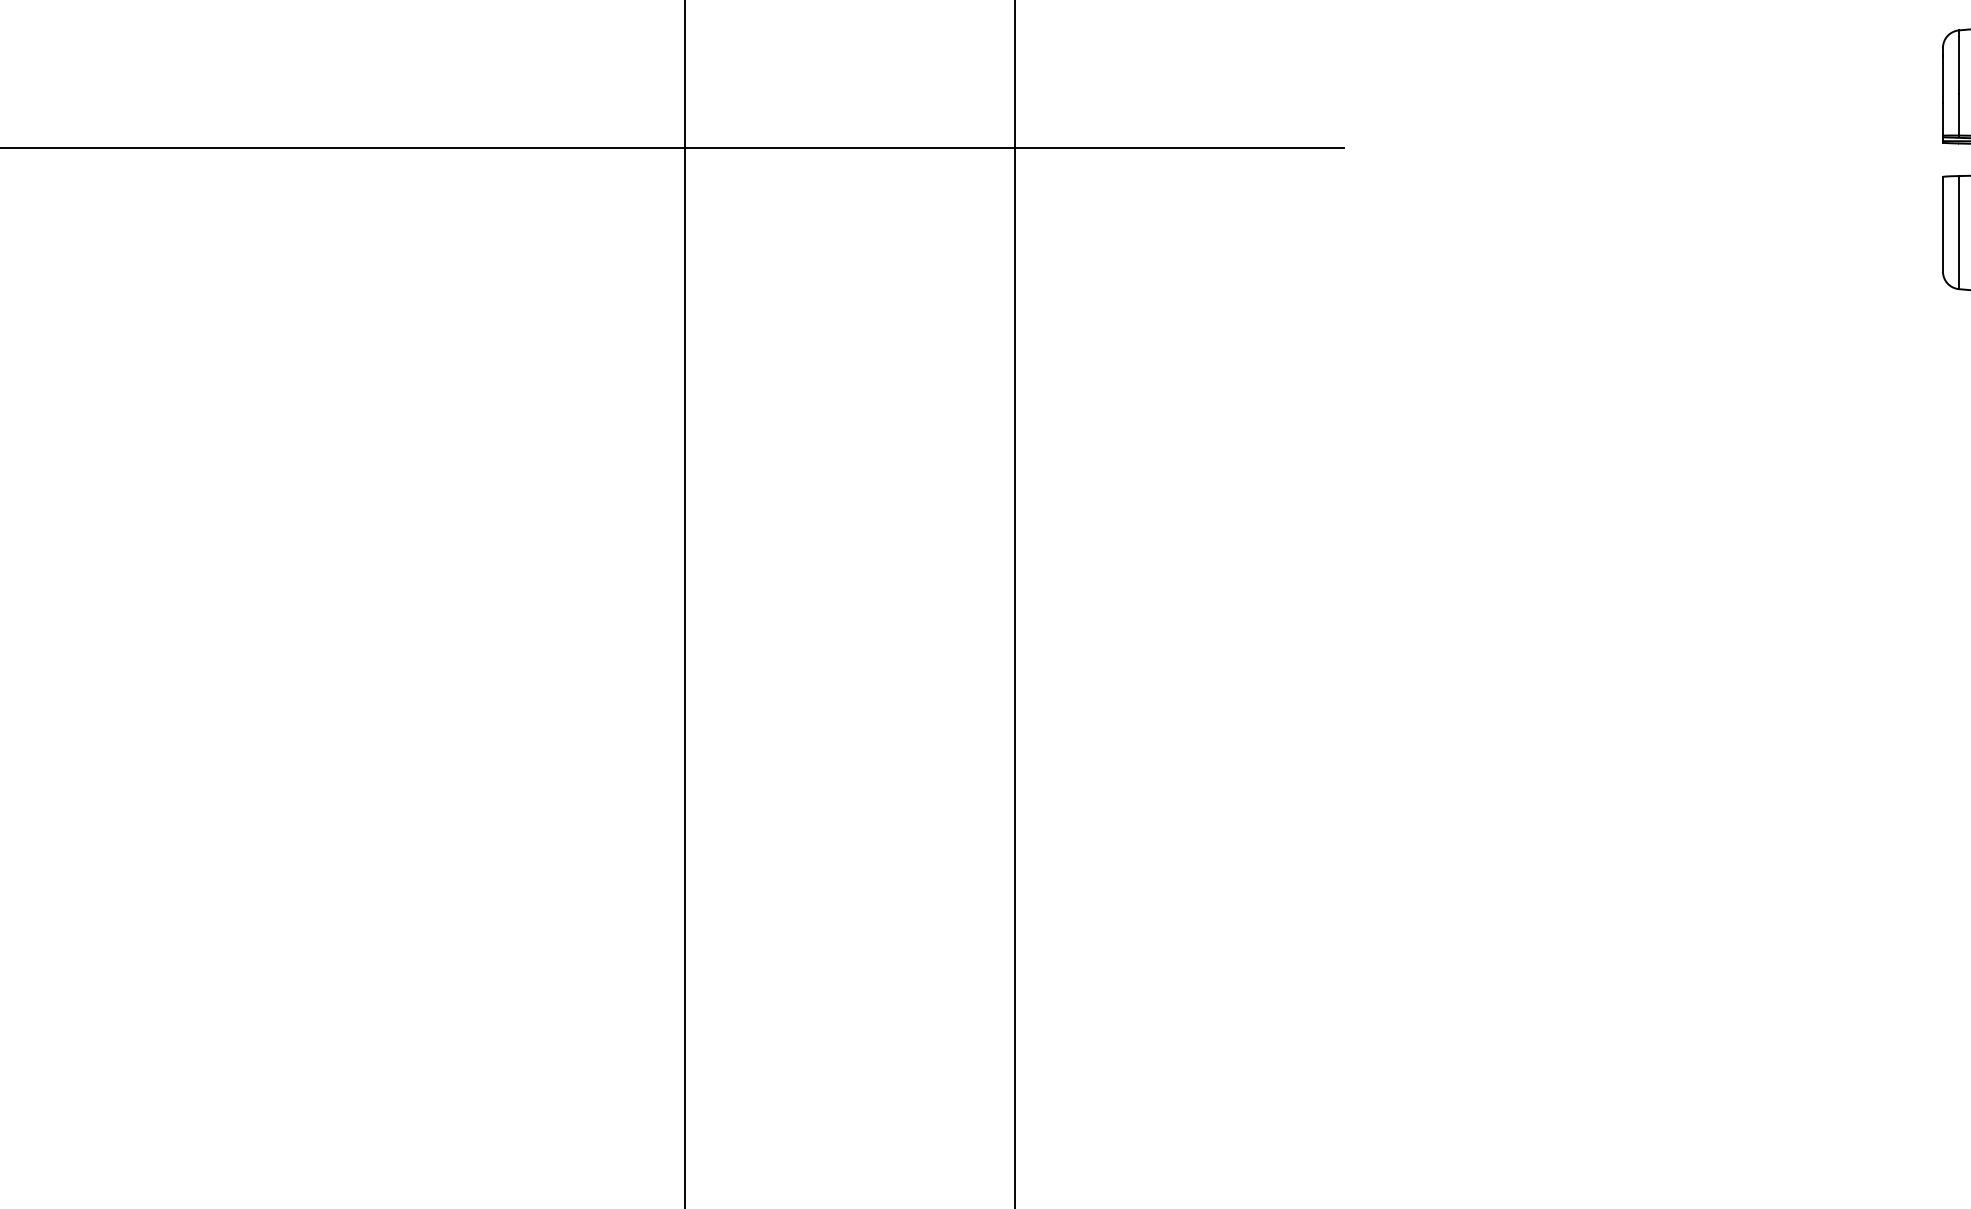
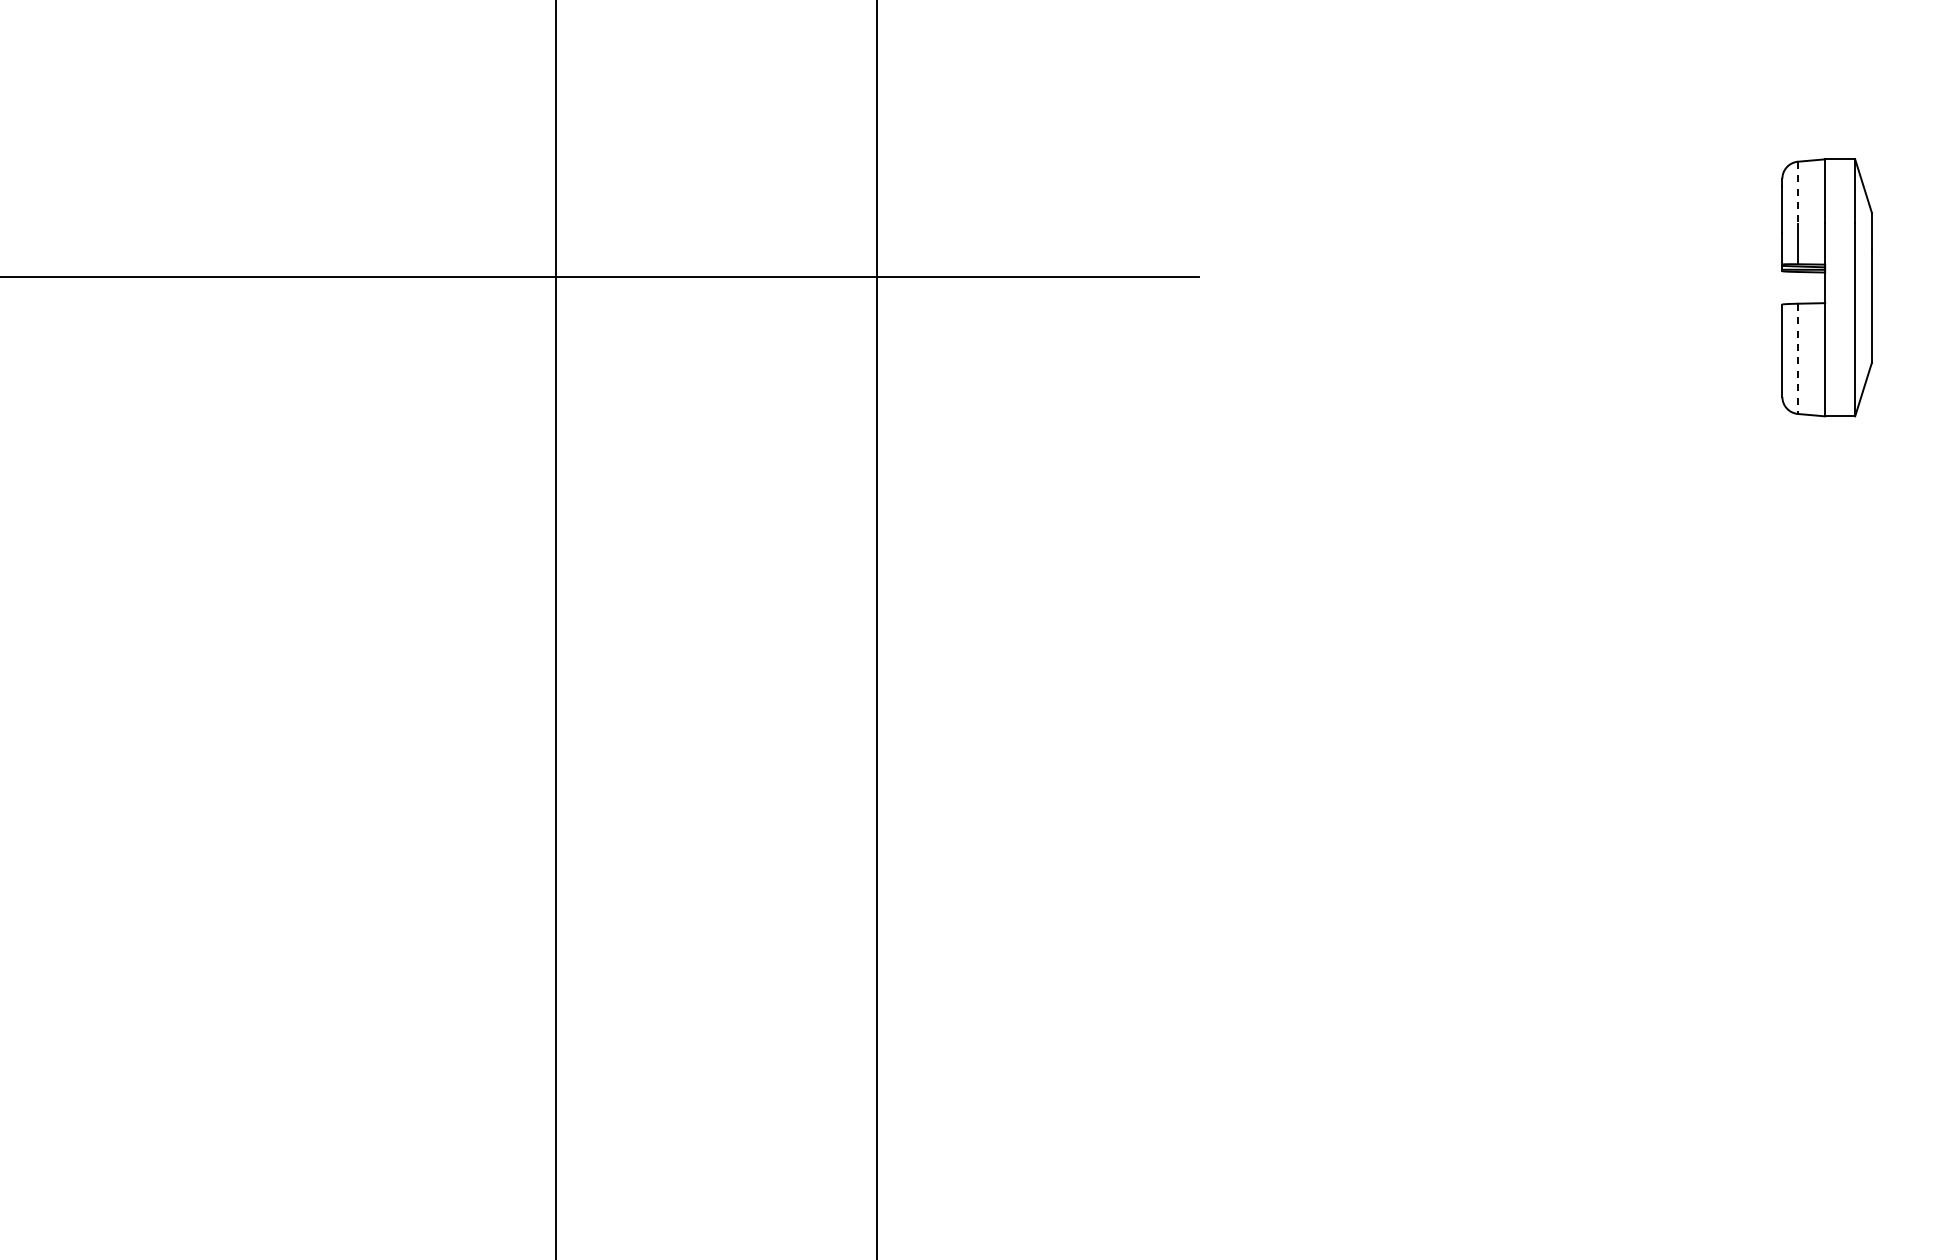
line: (1959, 62) -> (1798, 193), solid -> dashed
line: (1959, 233) -> (1798, 359), solid -> dashed

